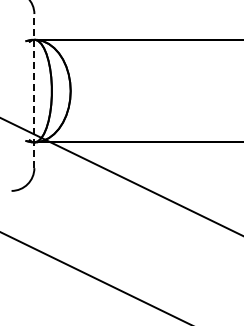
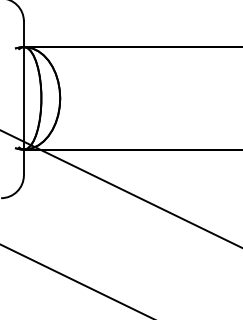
line: (34, 90) -> (24, 97), dashed -> solid

